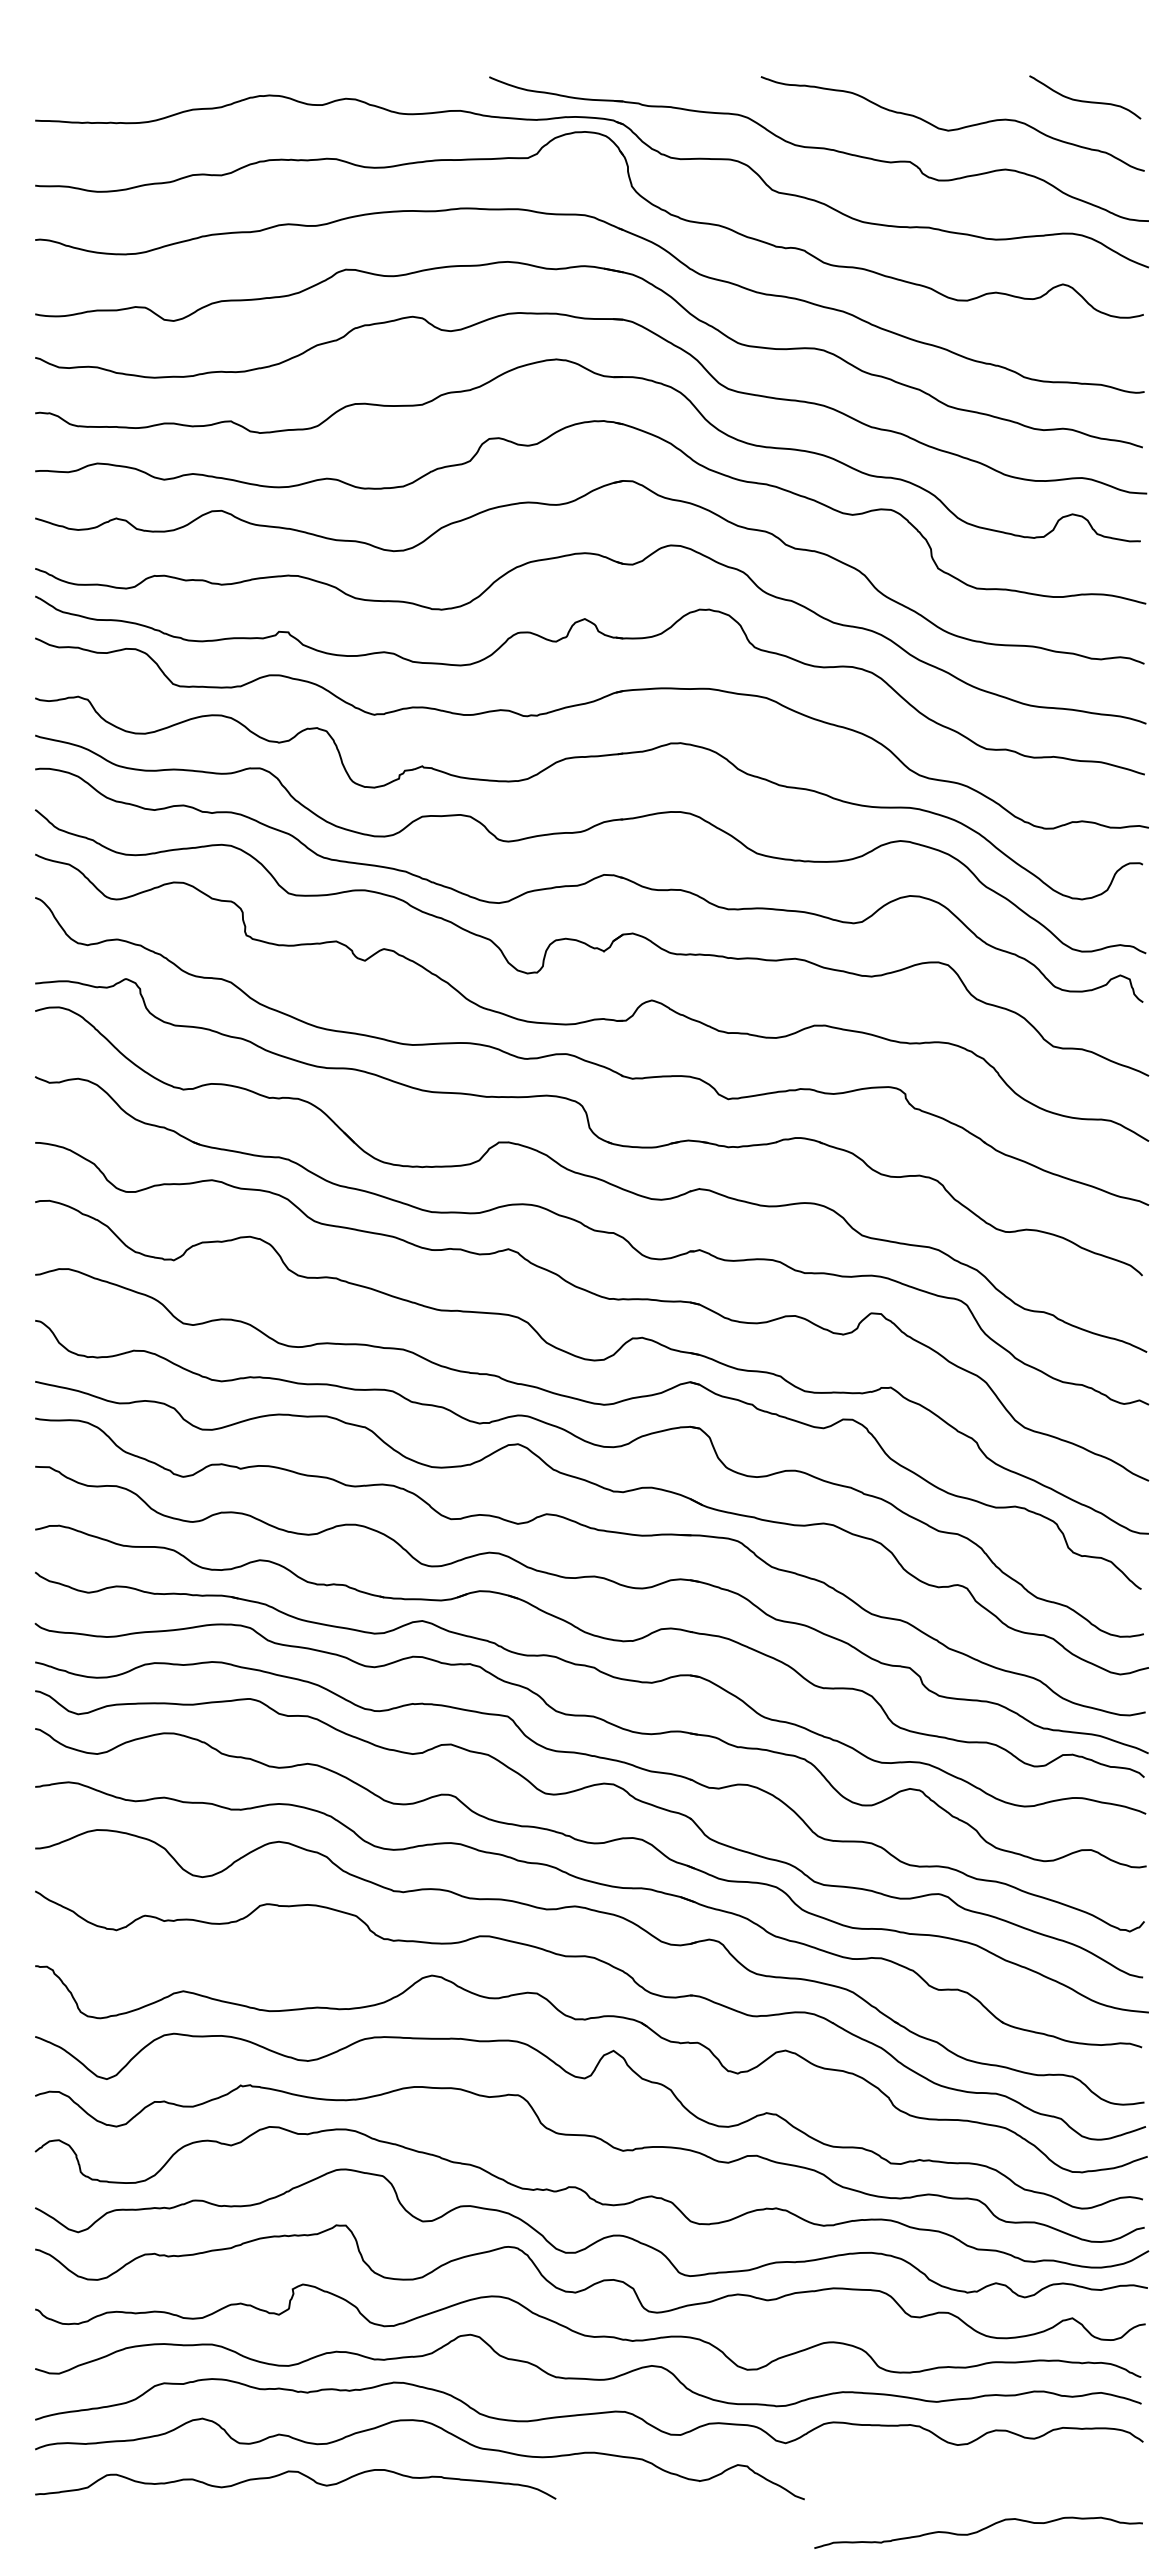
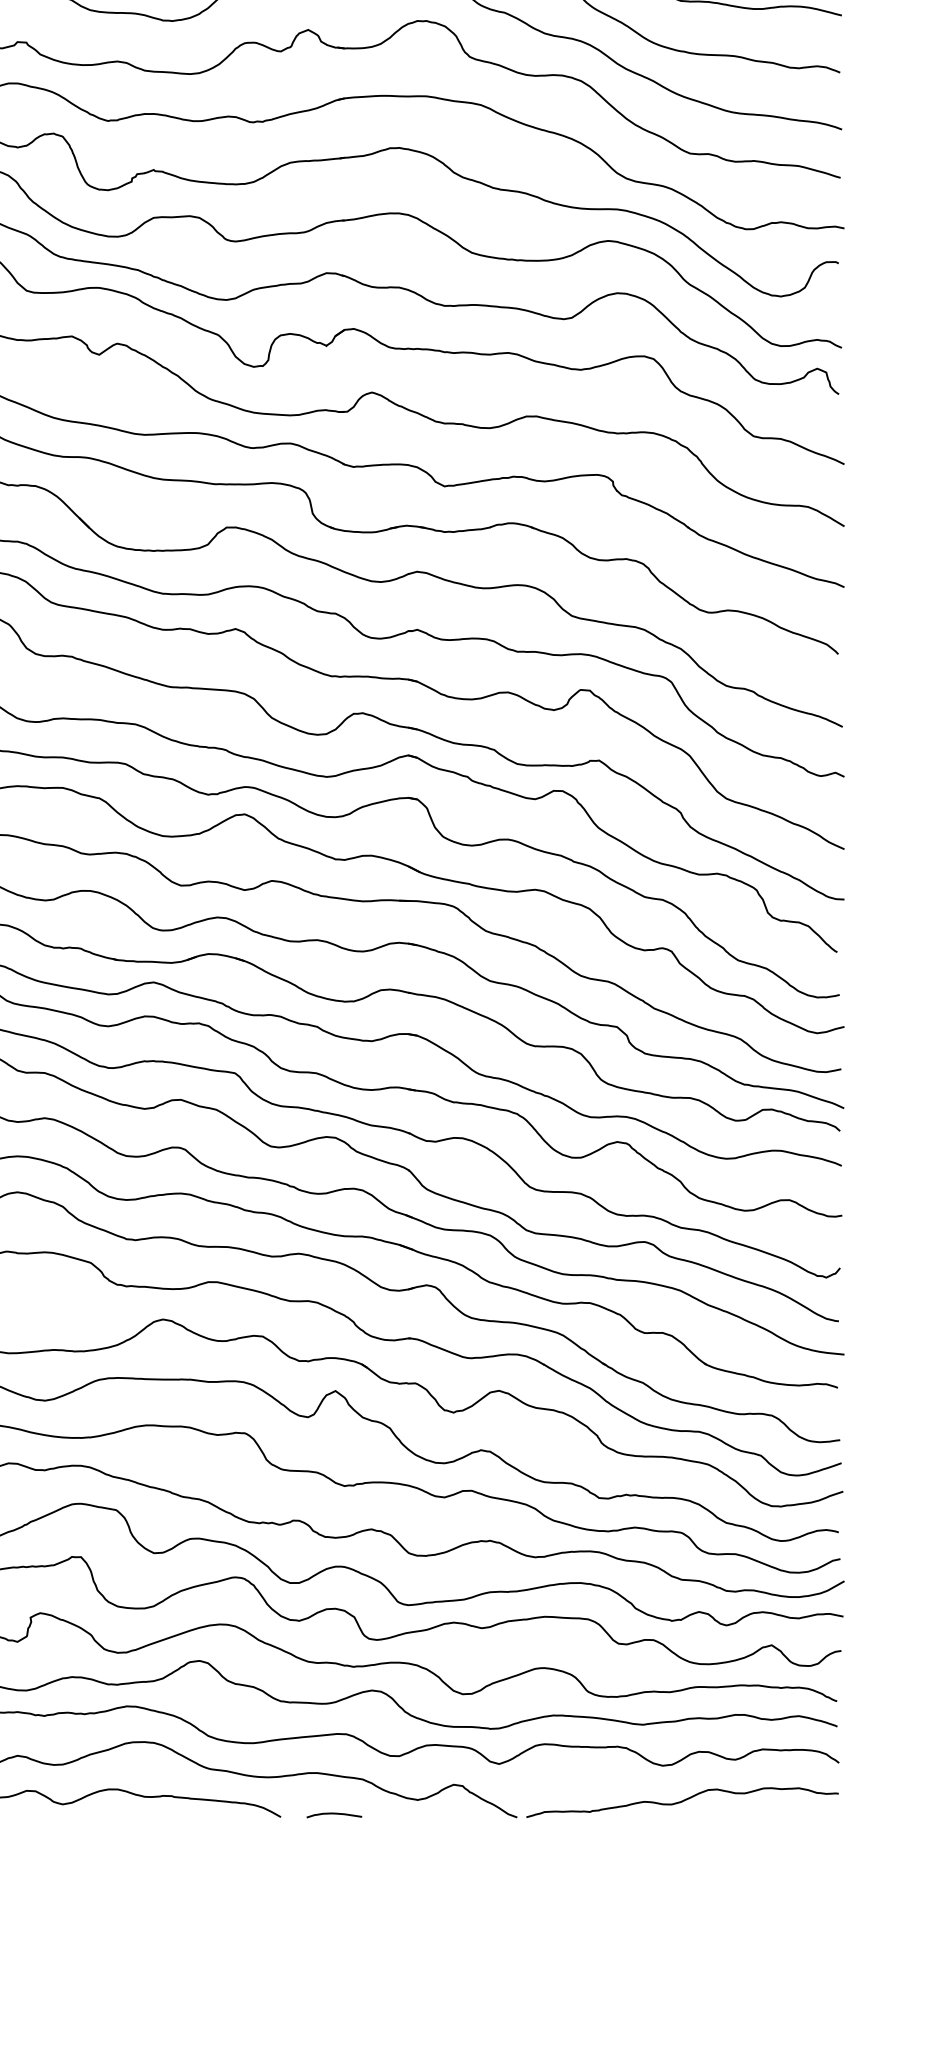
curve: (612, 2496) -> (334, 1814), added
curve: (978, 2532) -> (682, 1802), moved

